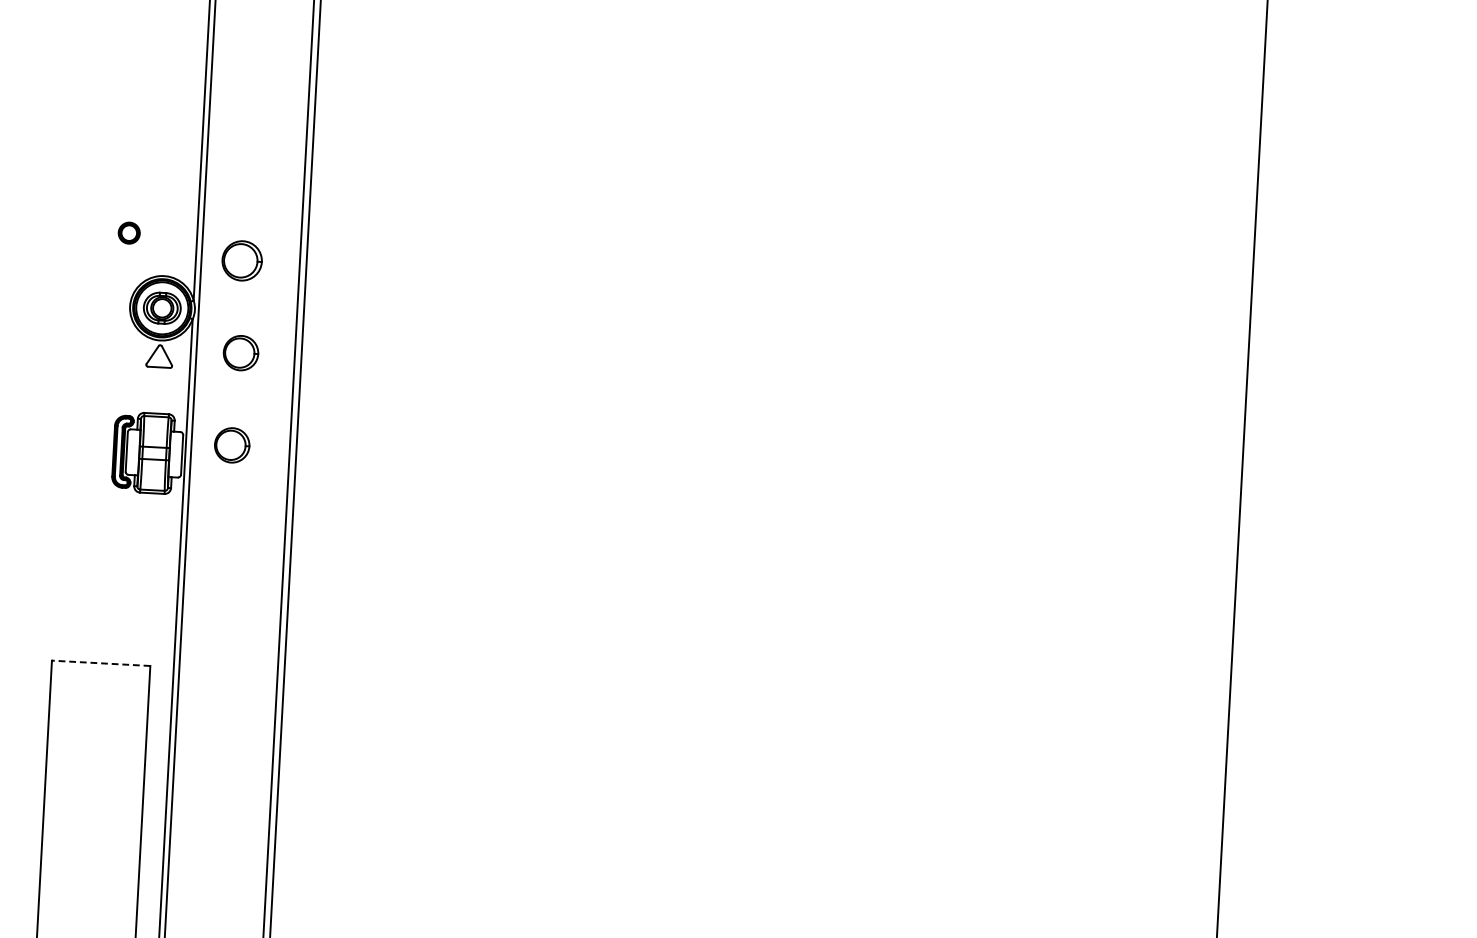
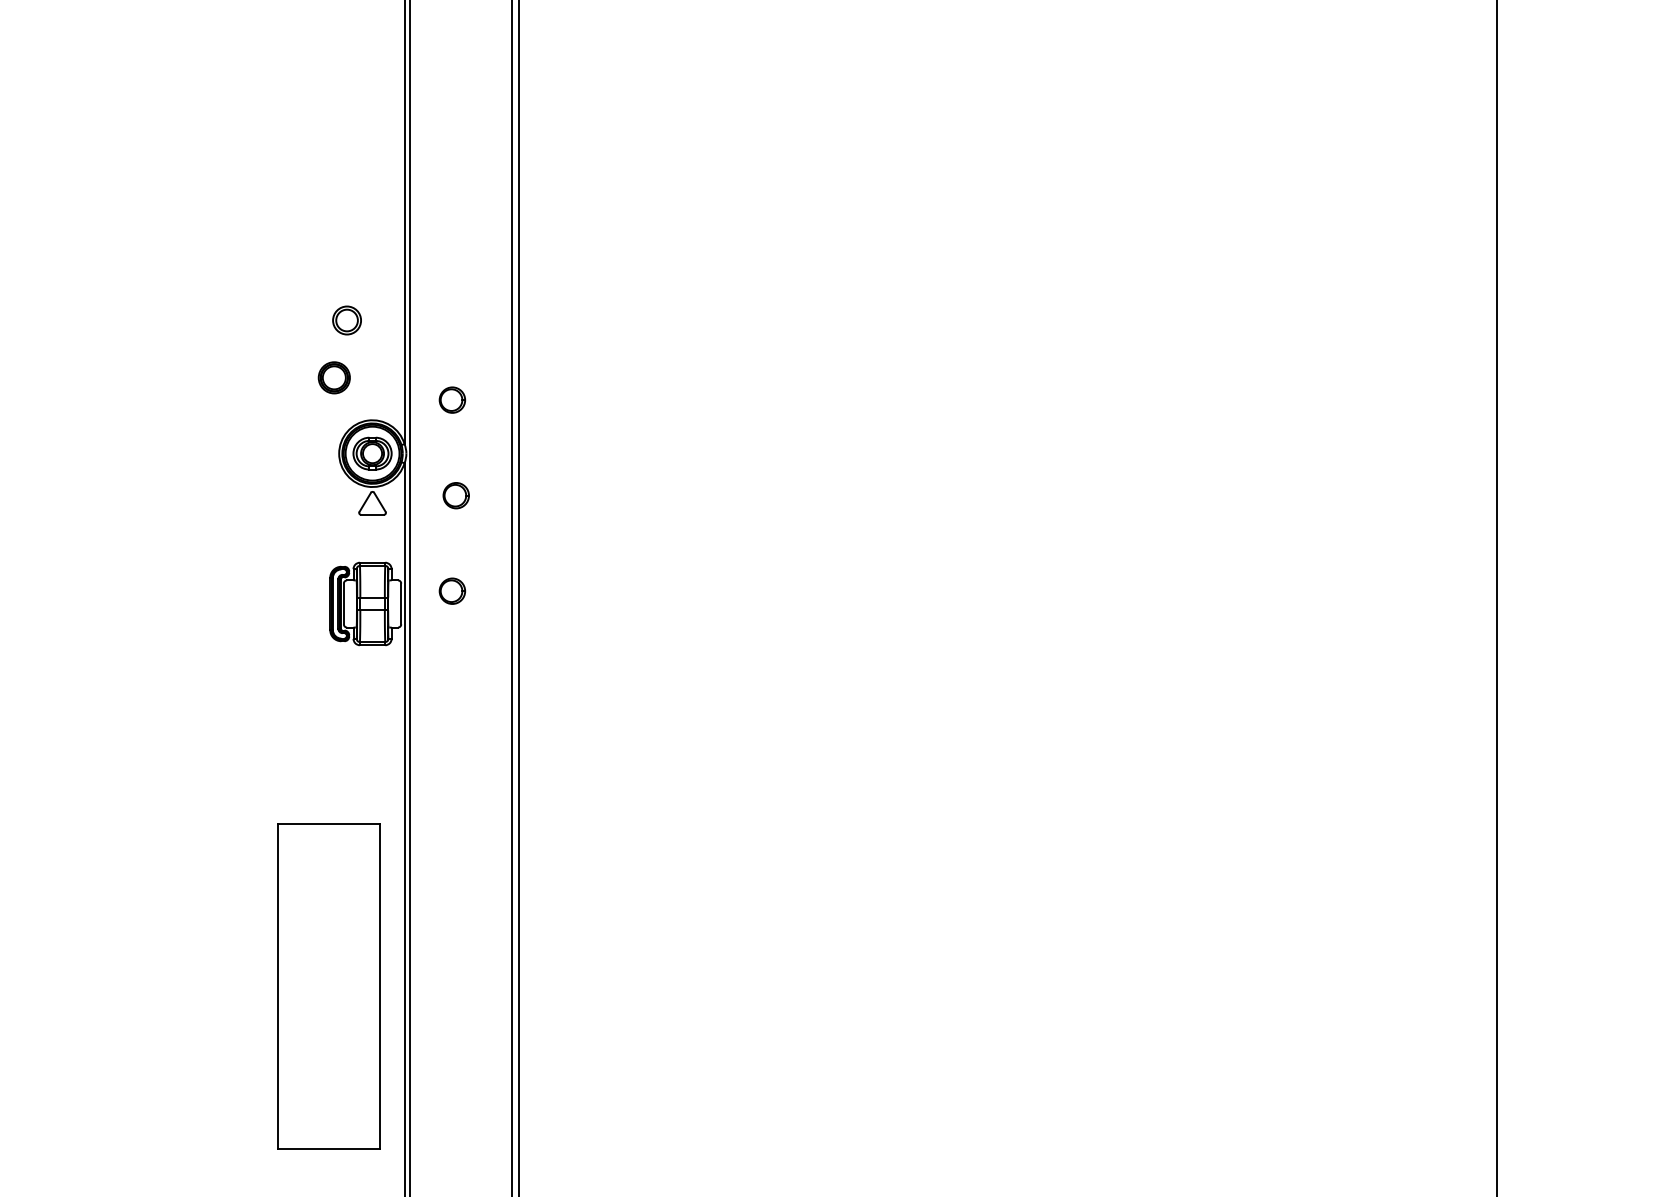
part: (144, 178) -> (346, 320), added
part: (128, 232) -> (333, 377), size x1.43
part: (242, 260) -> (452, 399), size x0.62
part: (240, 353) -> (455, 495), size x0.71
part: (232, 444) -> (452, 590), size x0.71
line: (101, 663) -> (329, 823), dashed -> solid

